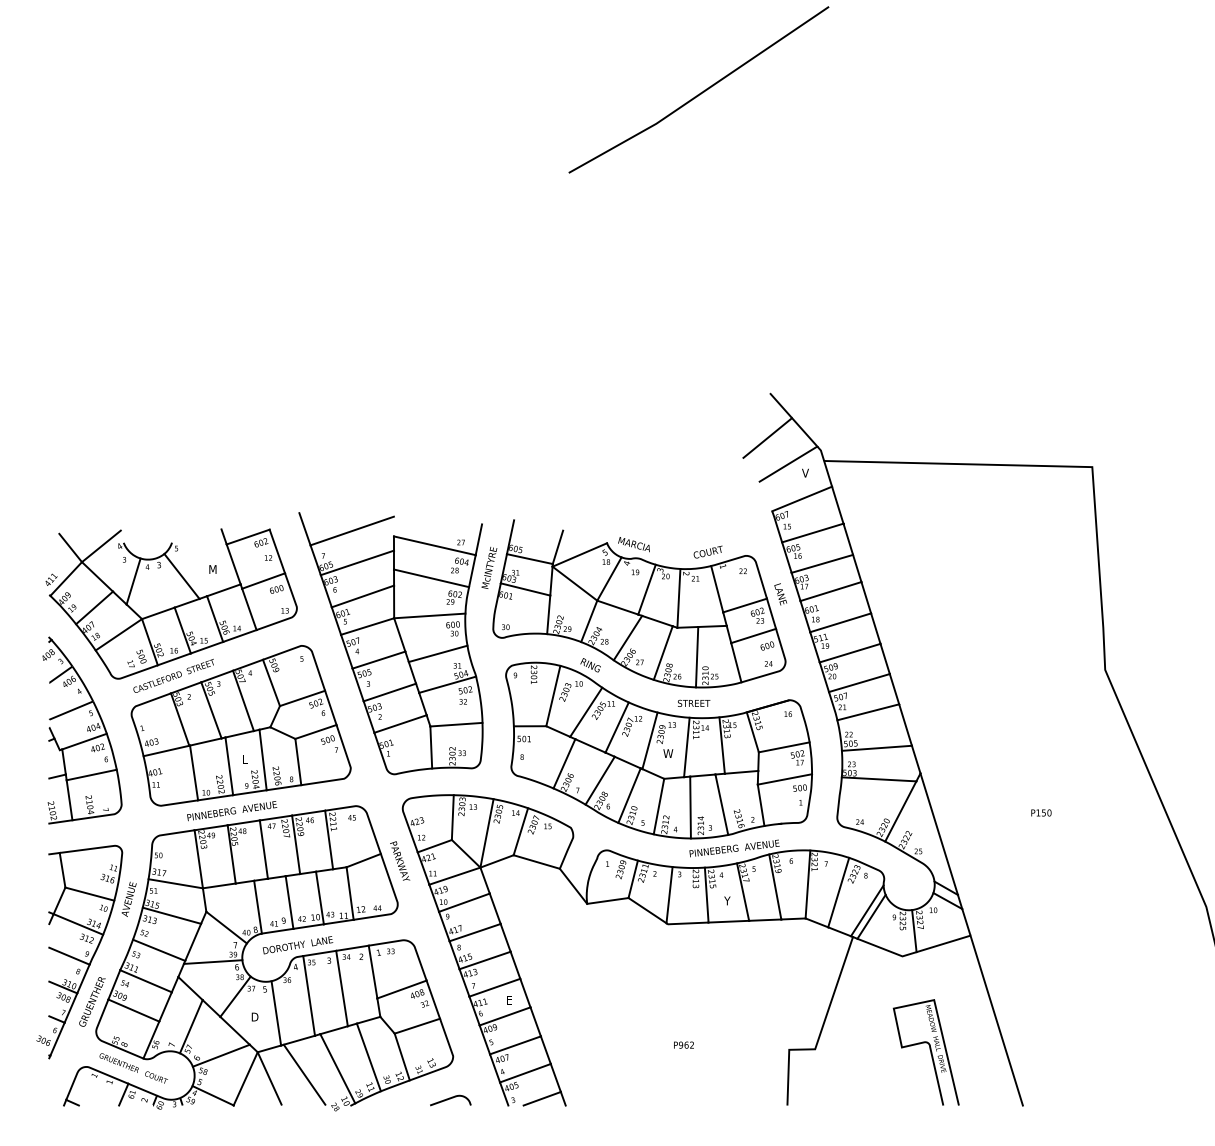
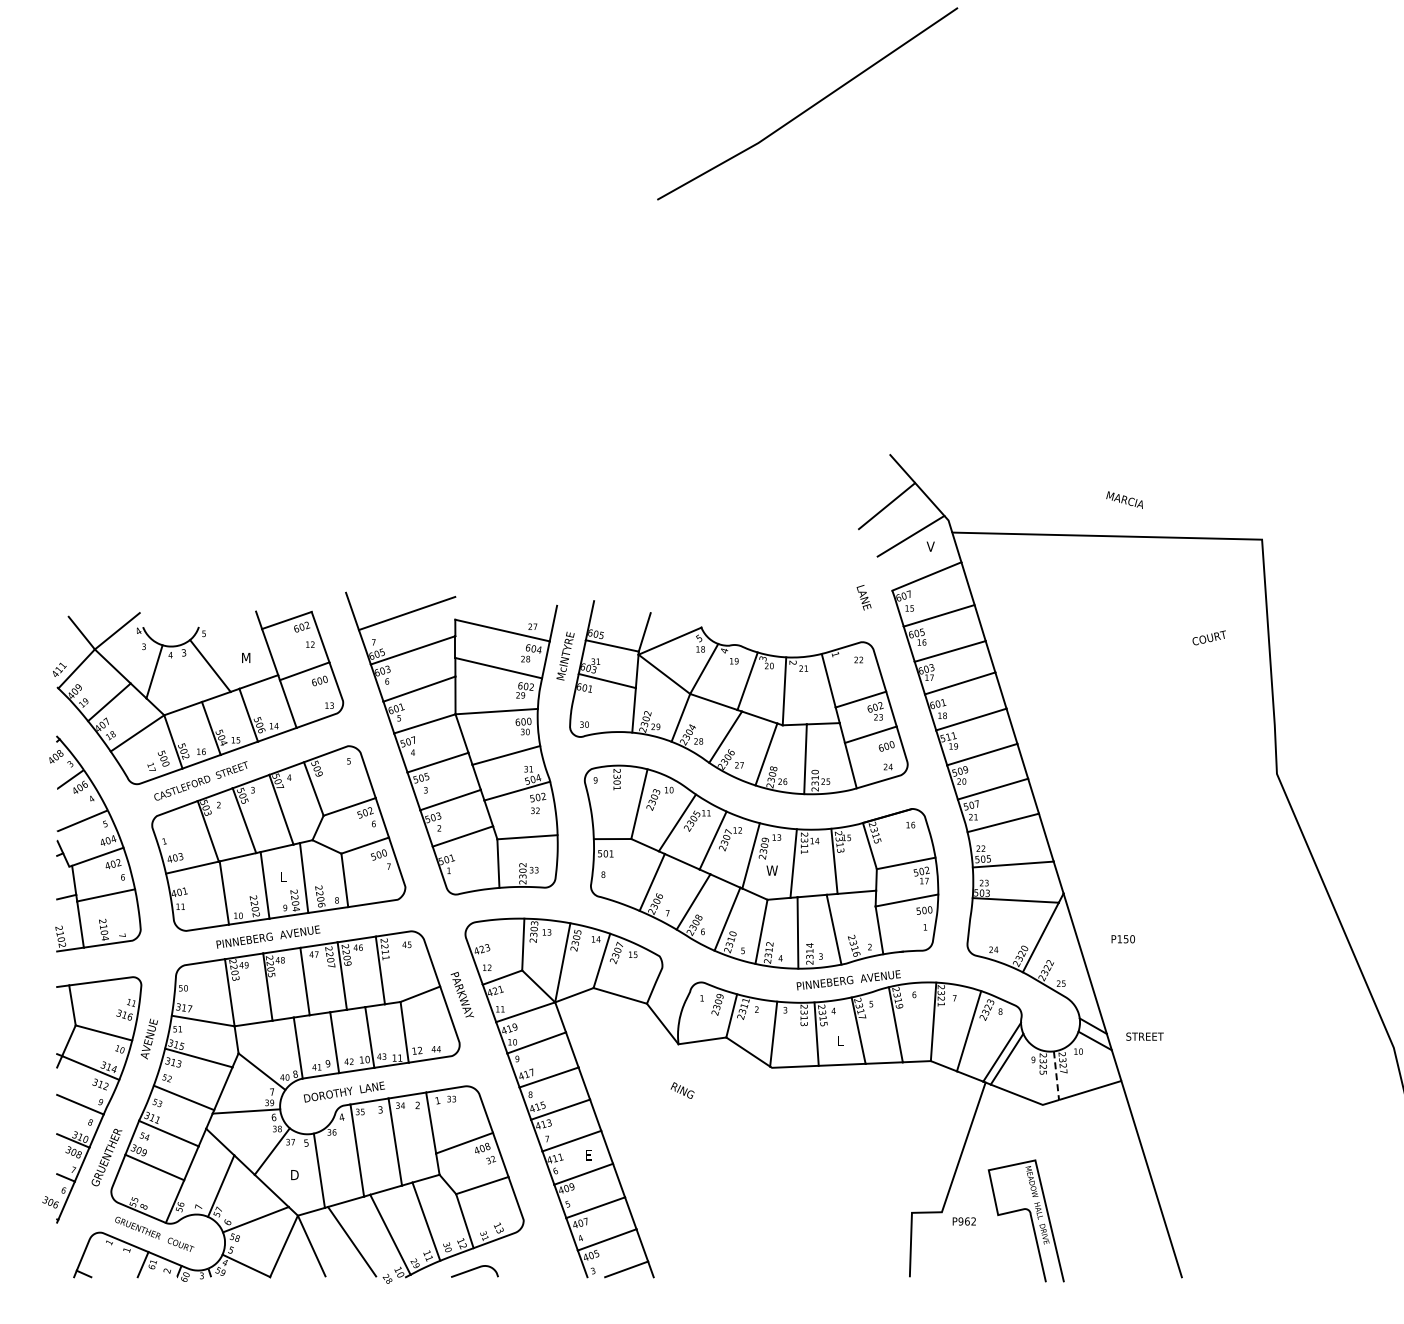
text: (633, 544) -> (1124, 499), moved
text: (707, 551) -> (1208, 637), moved
text: (780, 594) -> (863, 597), moved
text: (590, 665) -> (682, 1090), moved
text: (693, 703) -> (1144, 1036), moved
text: (1040, 813) -> (1122, 939), moved
text: (727, 900) -> (840, 1040), Y -> L
line: (914, 931) -> (1056, 1076), solid -> dashed
text: (683, 1045) -> (963, 1221), moved
part: (925, 1052) -> (1025, 1220), moved
curve: (449, 1099) -> (473, 1270), moved

